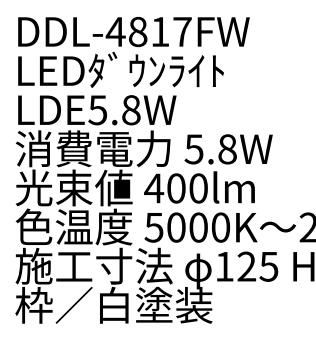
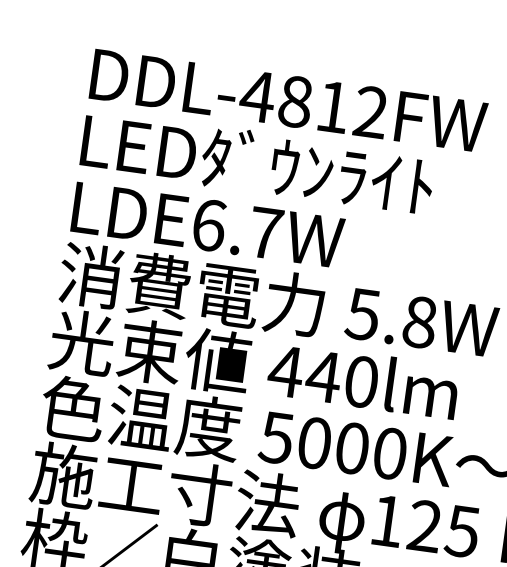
text: (182, 31) -> (371, 111), DDL-4817FW -> DDL-4812FW
text: (114, 110) -> (237, 229), LDE5.8W -> LDE6.7W
text: (176, 188) -> (323, 376), 400lm -> 440lm

